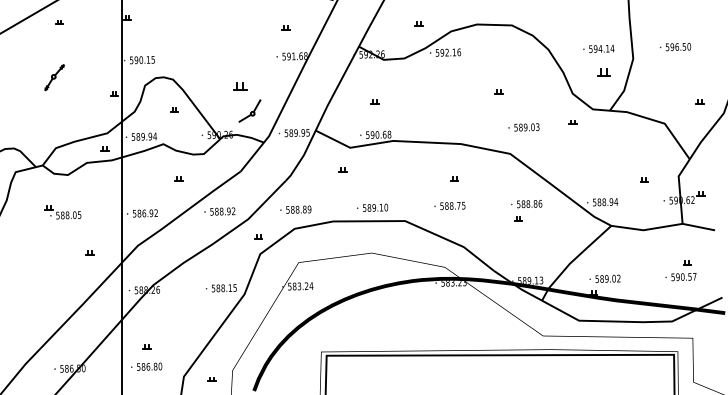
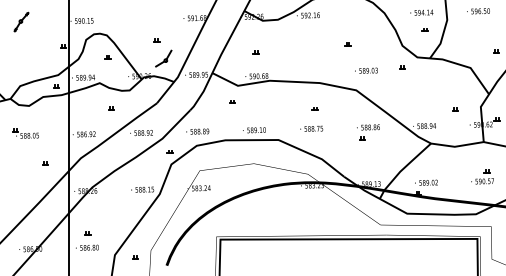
part: (603, 71) -> (425, 29), size x0.62
part: (54, 77) -> (21, 22), moved
part: (240, 86) -> (156, 40), size x0.62

